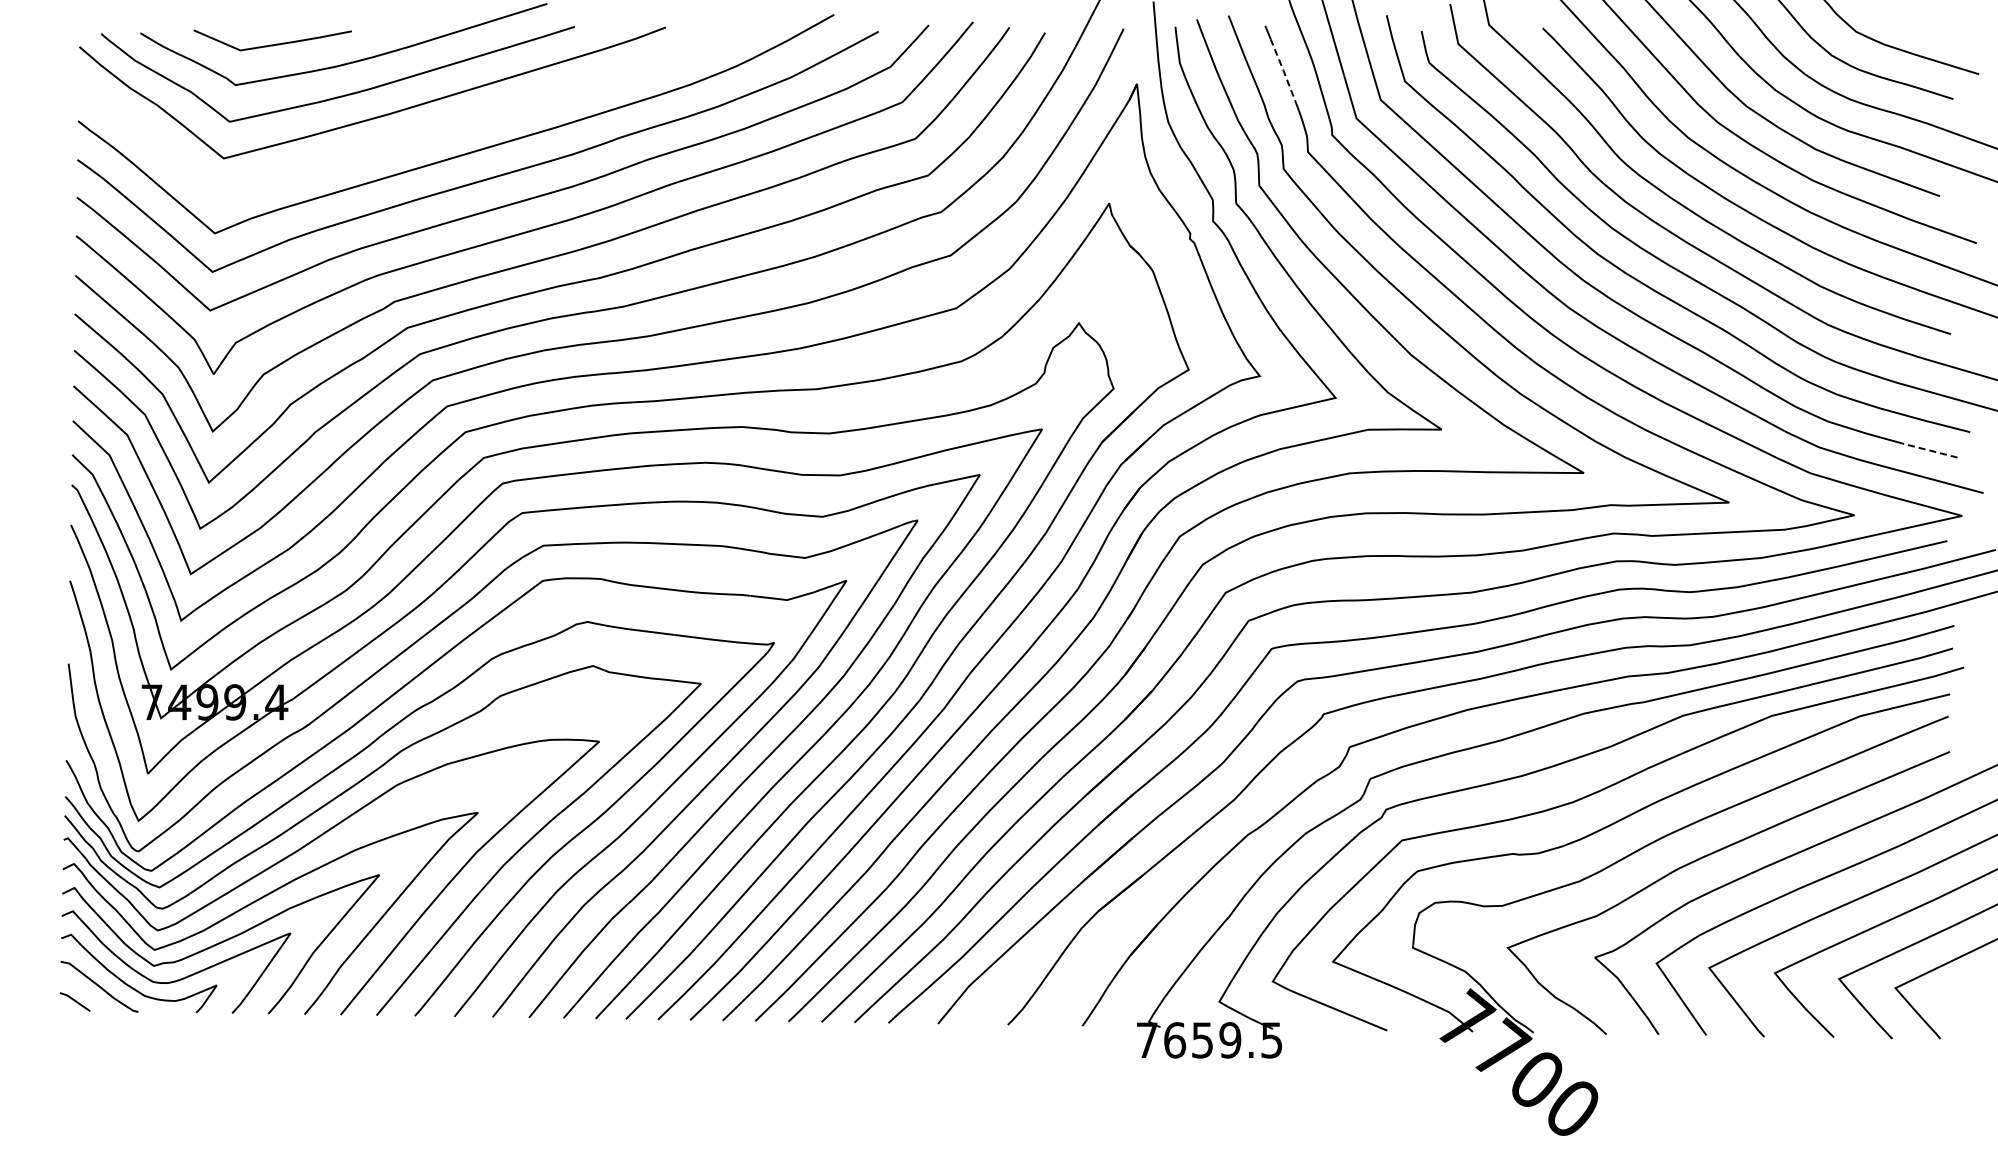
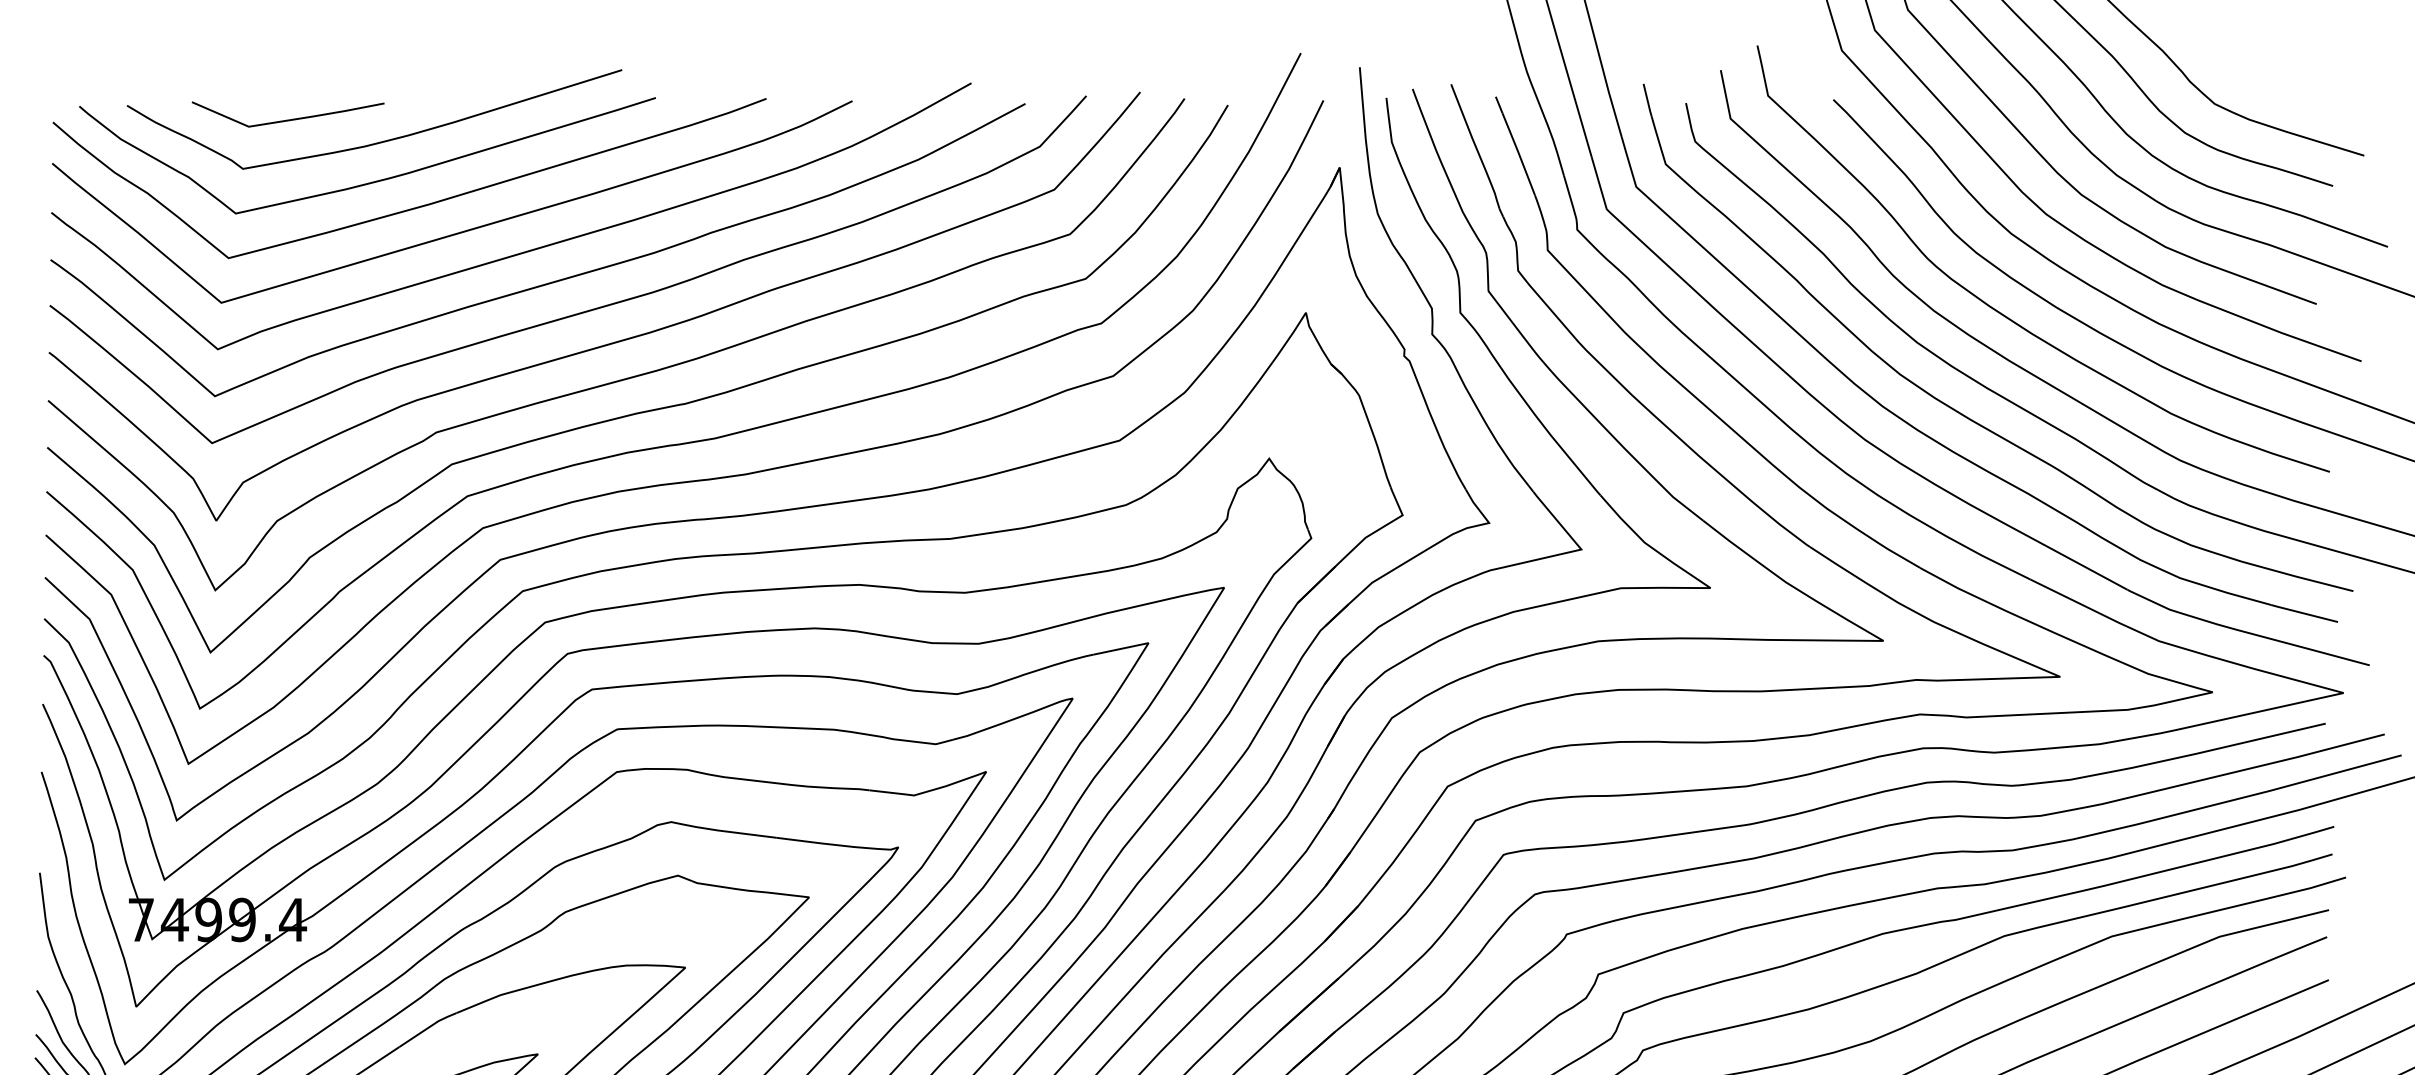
line: (1284, 73) -> (1519, 154), dashed -> solid
curve: (413, 136) -> (459, 231), added
line: (1928, 450) -> (2302, 613), dashed -> solid

